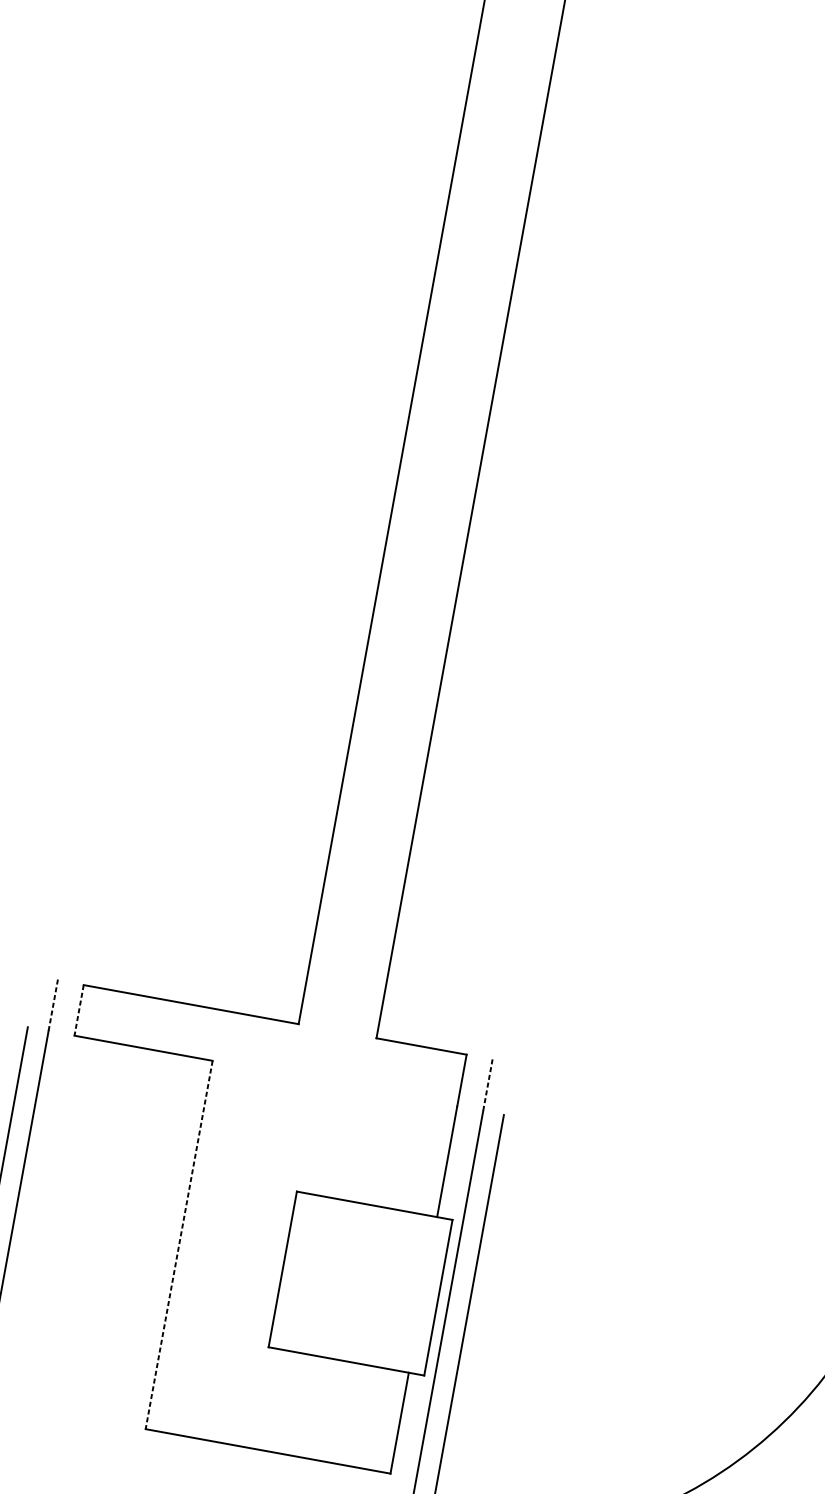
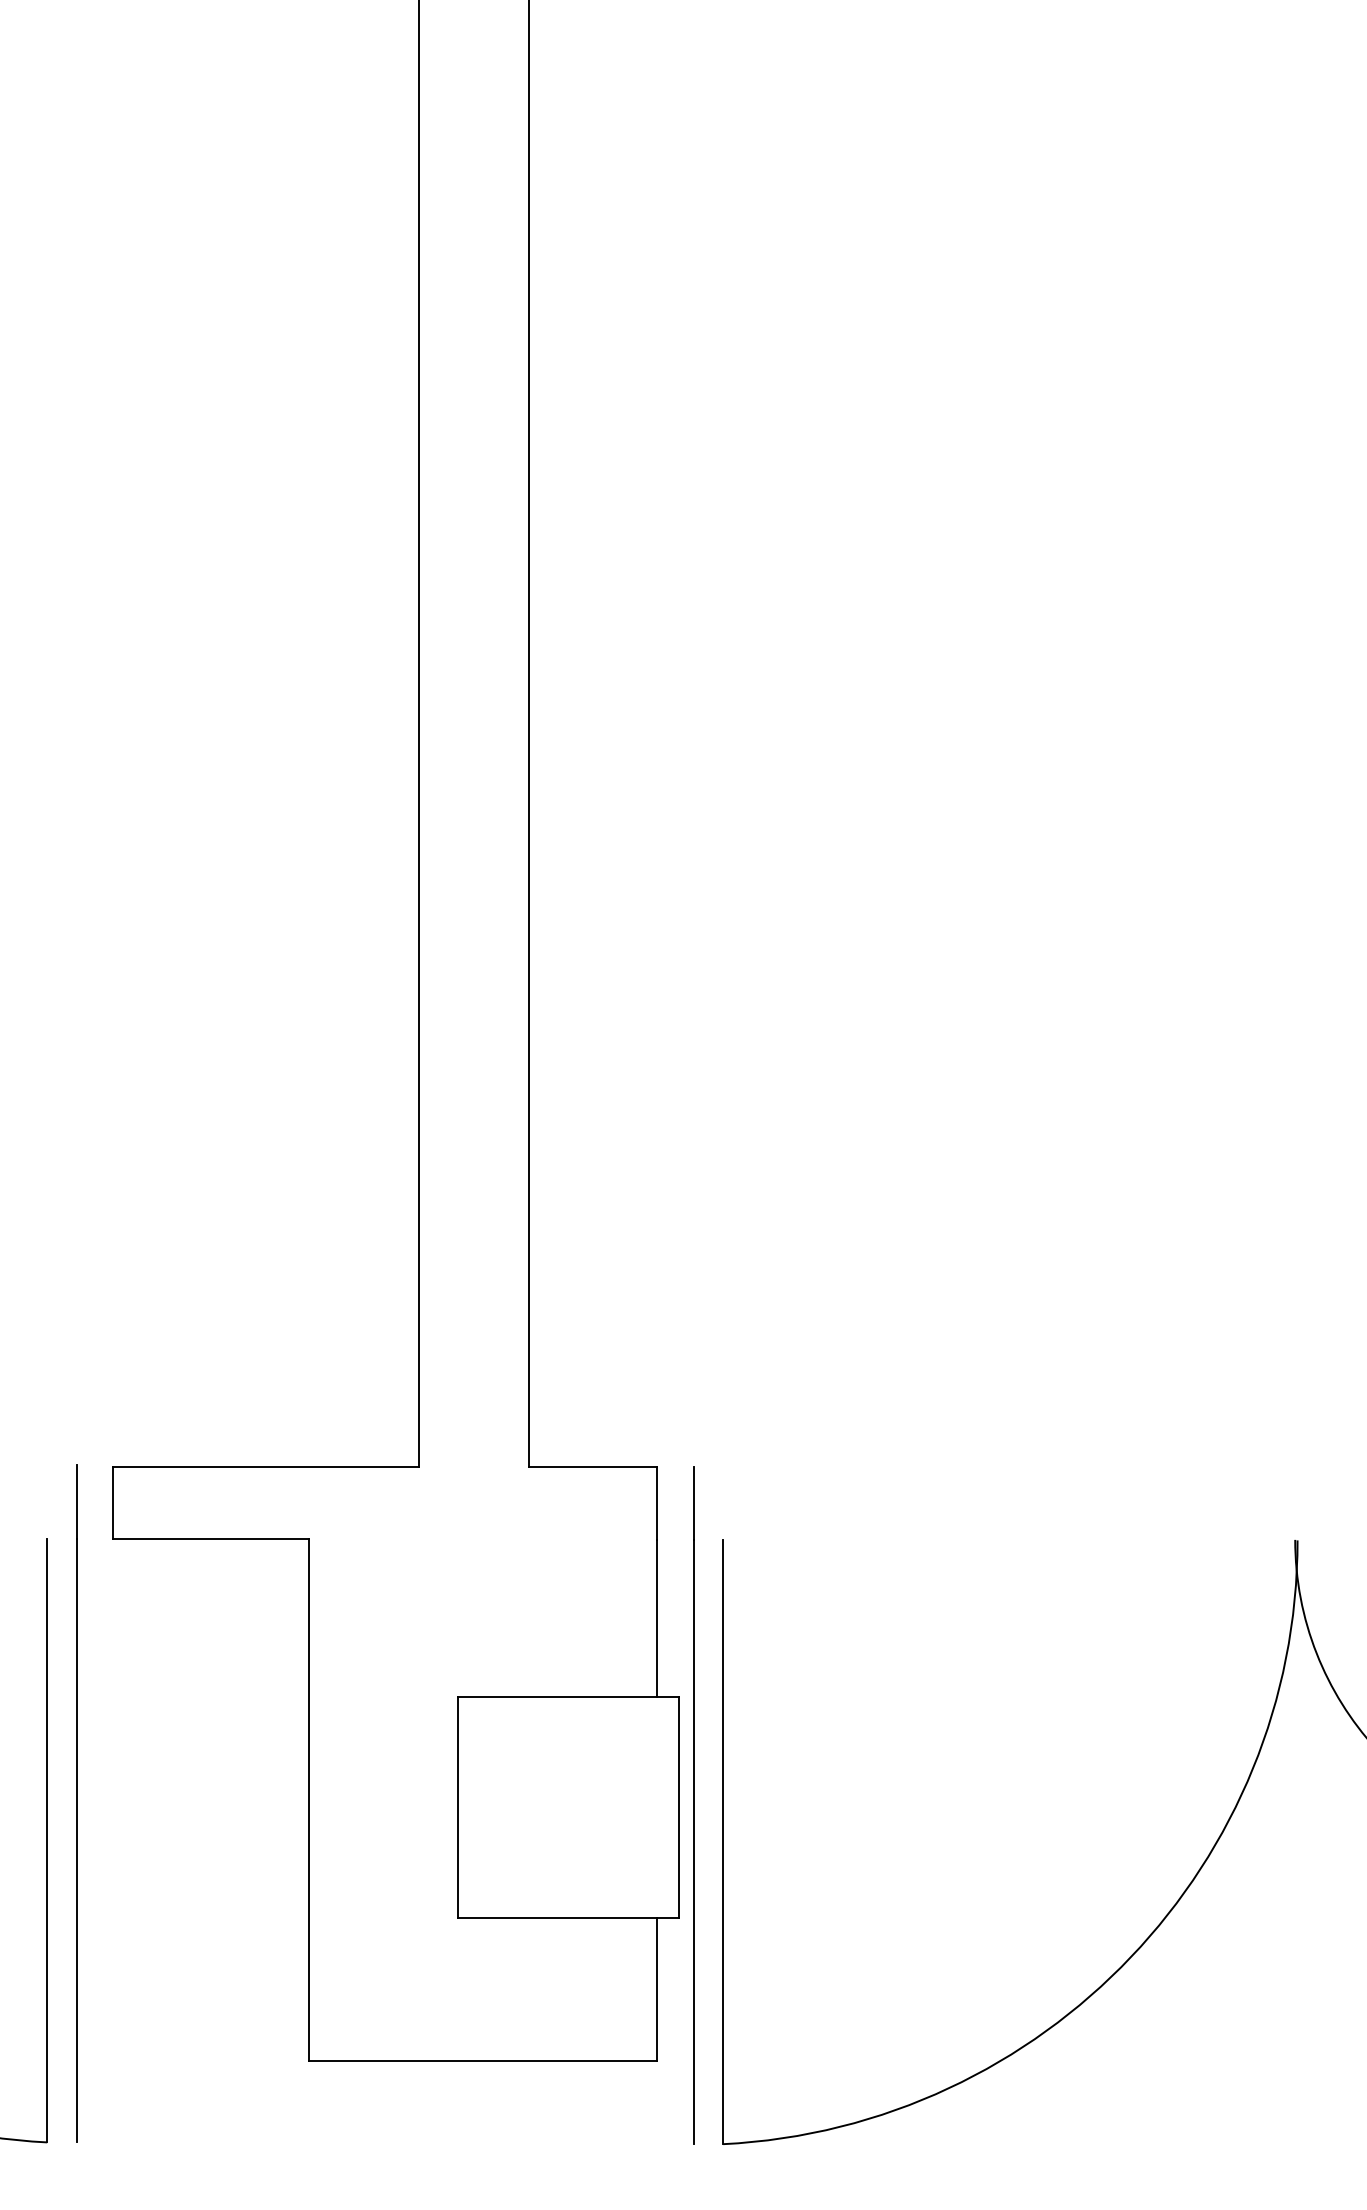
line: (53, 1004) -> (76, 1501), dashed -> solid
line: (79, 1010) -> (113, 1502), dashed -> solid
line: (487, 1085) -> (693, 1503), dashed -> solid
line: (179, 1245) -> (309, 1800), dashed -> solid

